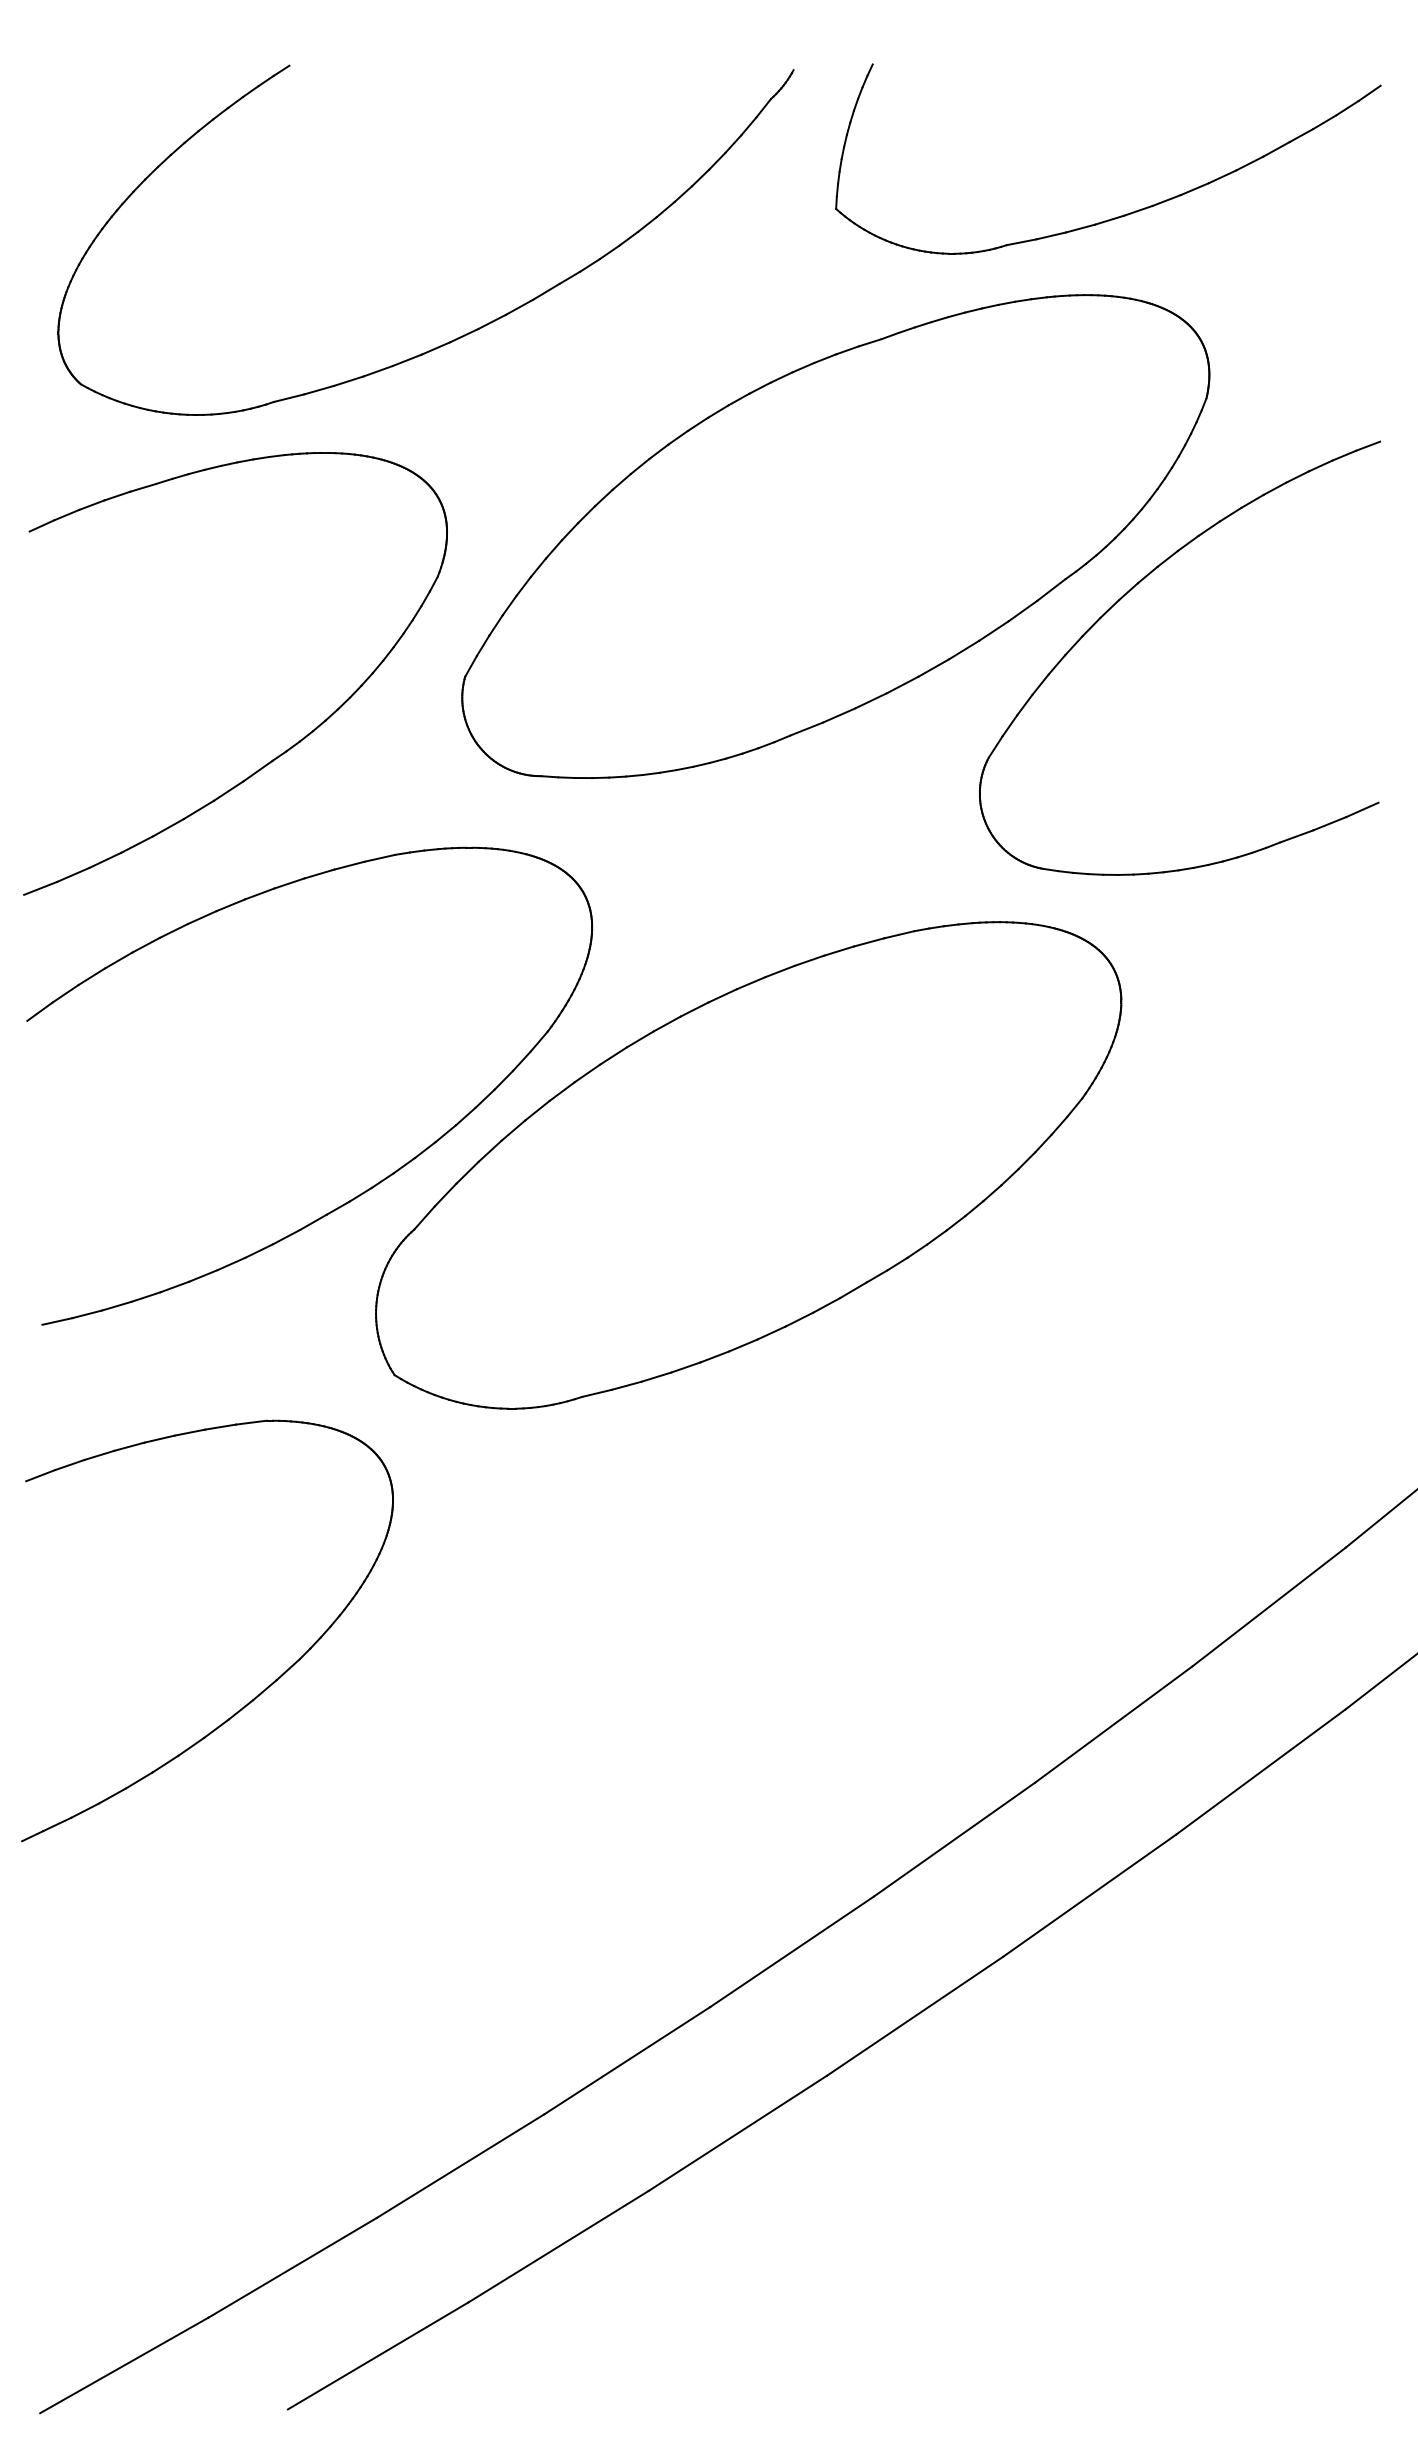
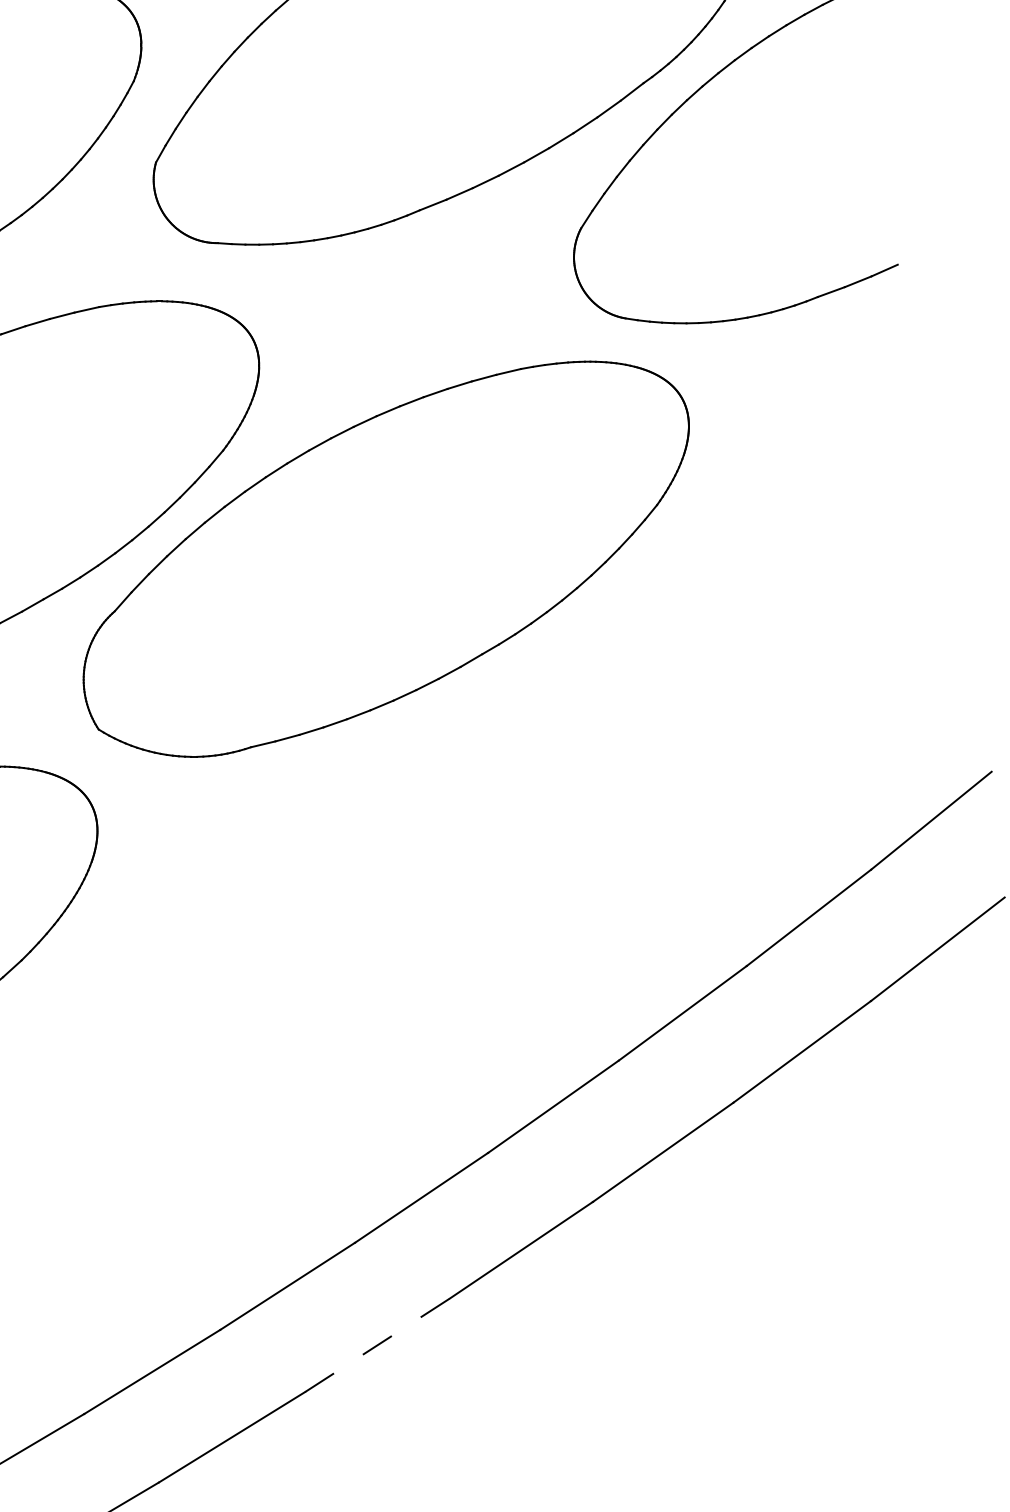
line: (738, 2133) -> (378, 1345), solid -> dashed

